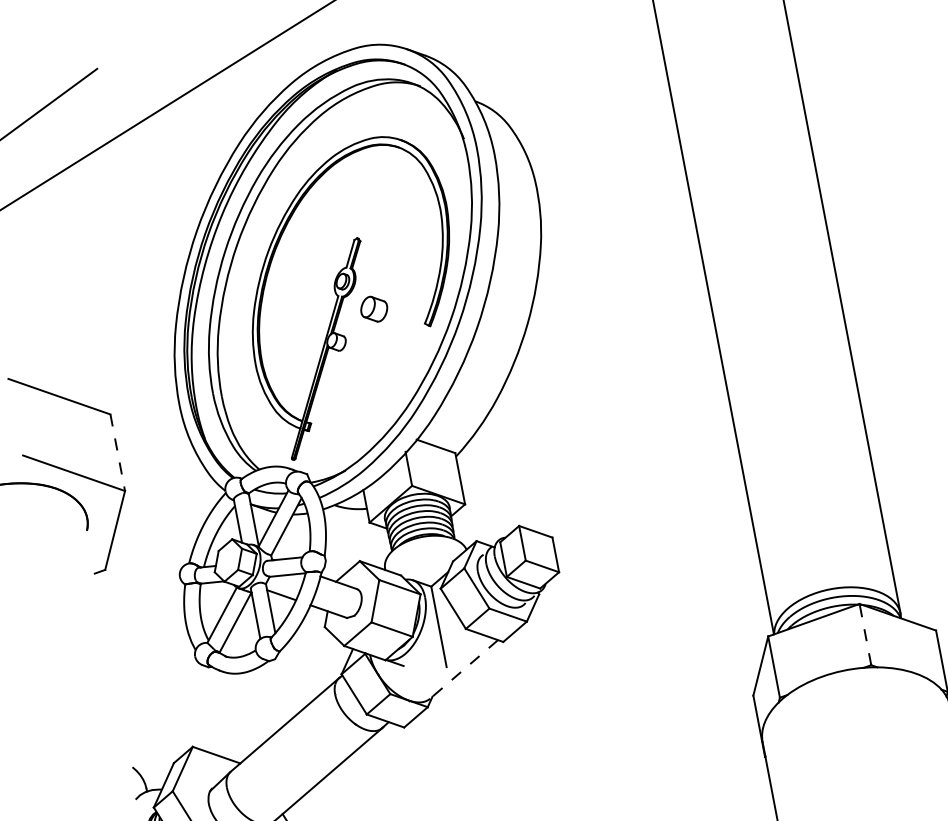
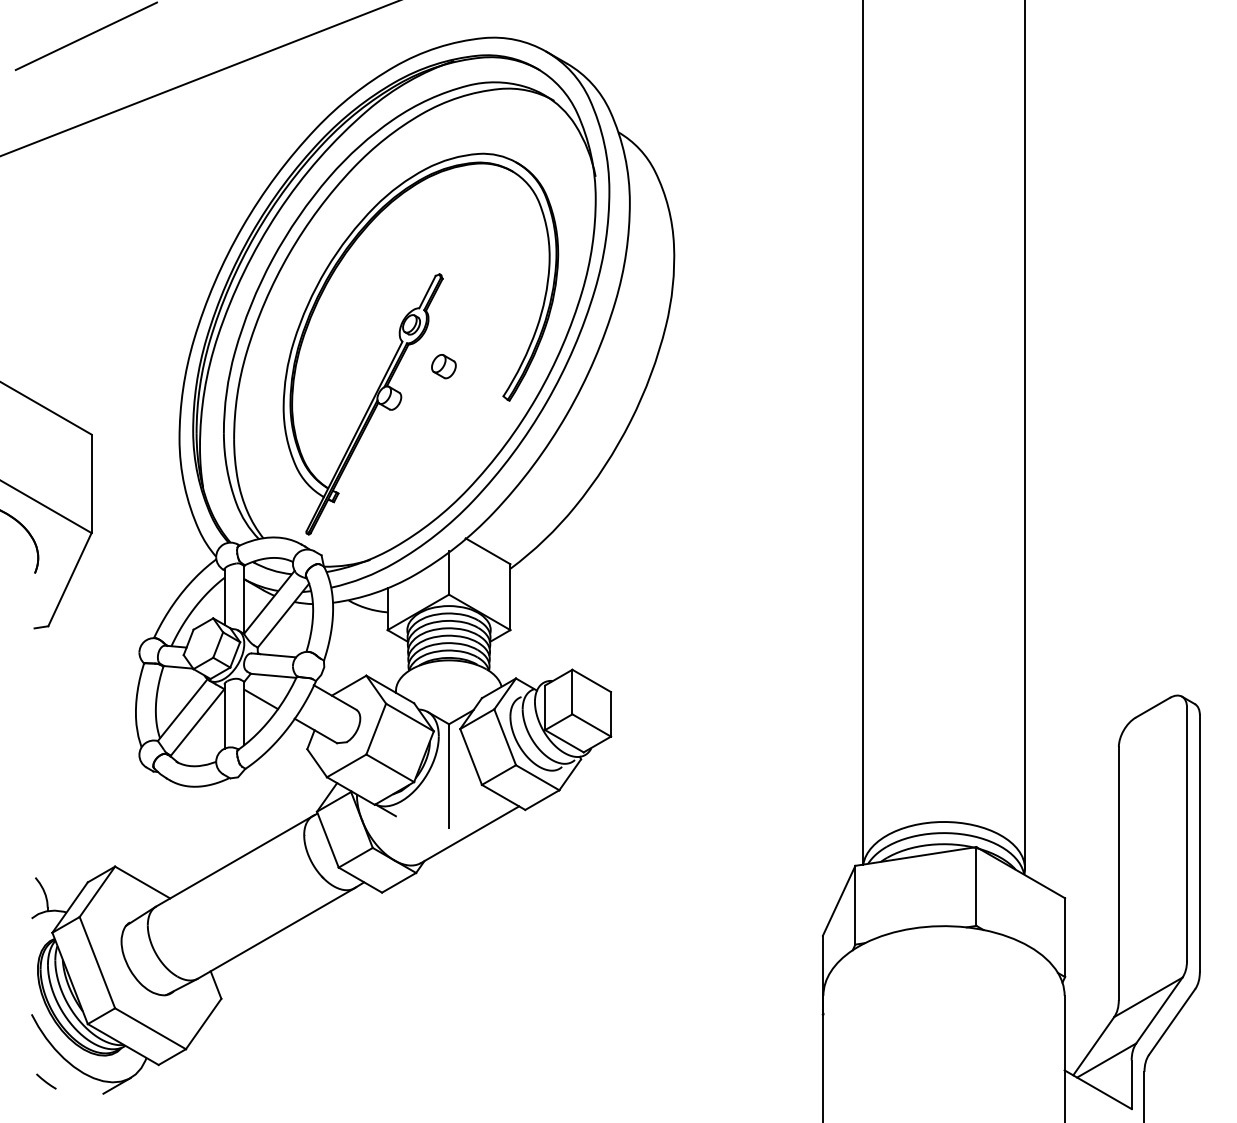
part: (373, 309) -> (443, 366), size x0.71
line: (117, 453) -> (91, 484), dashed -> solid
line: (865, 634) -> (976, 886), dashed -> solid
line: (464, 669) -> (470, 834), dashed -> solid

